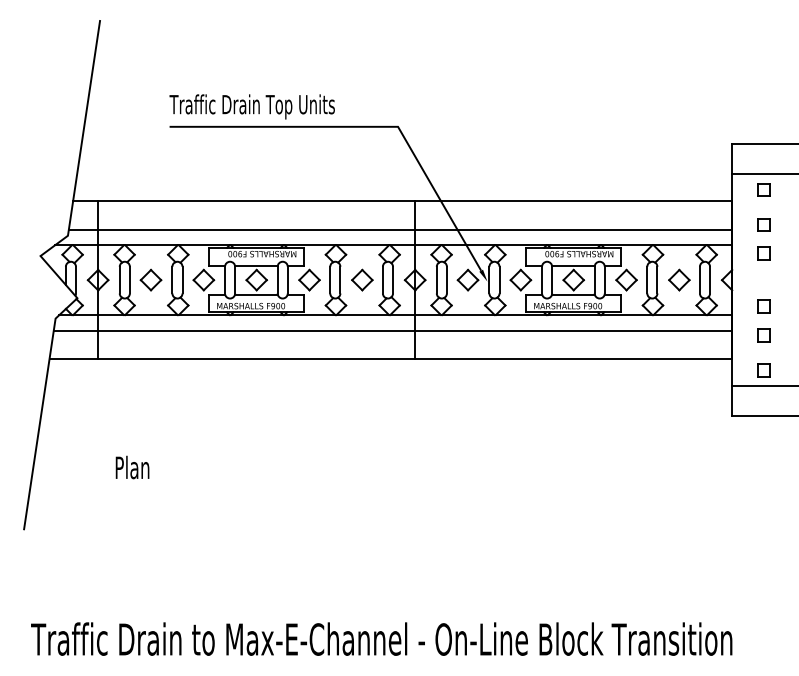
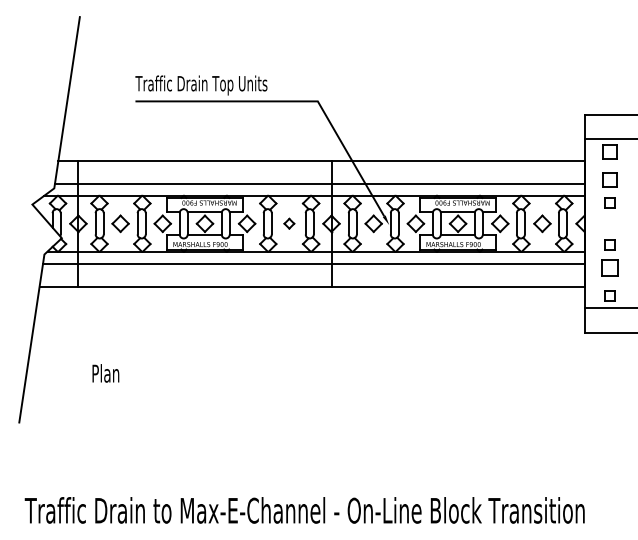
part: (763, 189) -> (609, 151), size x1.4
part: (763, 224) -> (609, 179), size x1.4
part: (362, 279) -> (289, 223), size x0.6
part: (763, 335) -> (609, 268), size x1.6

